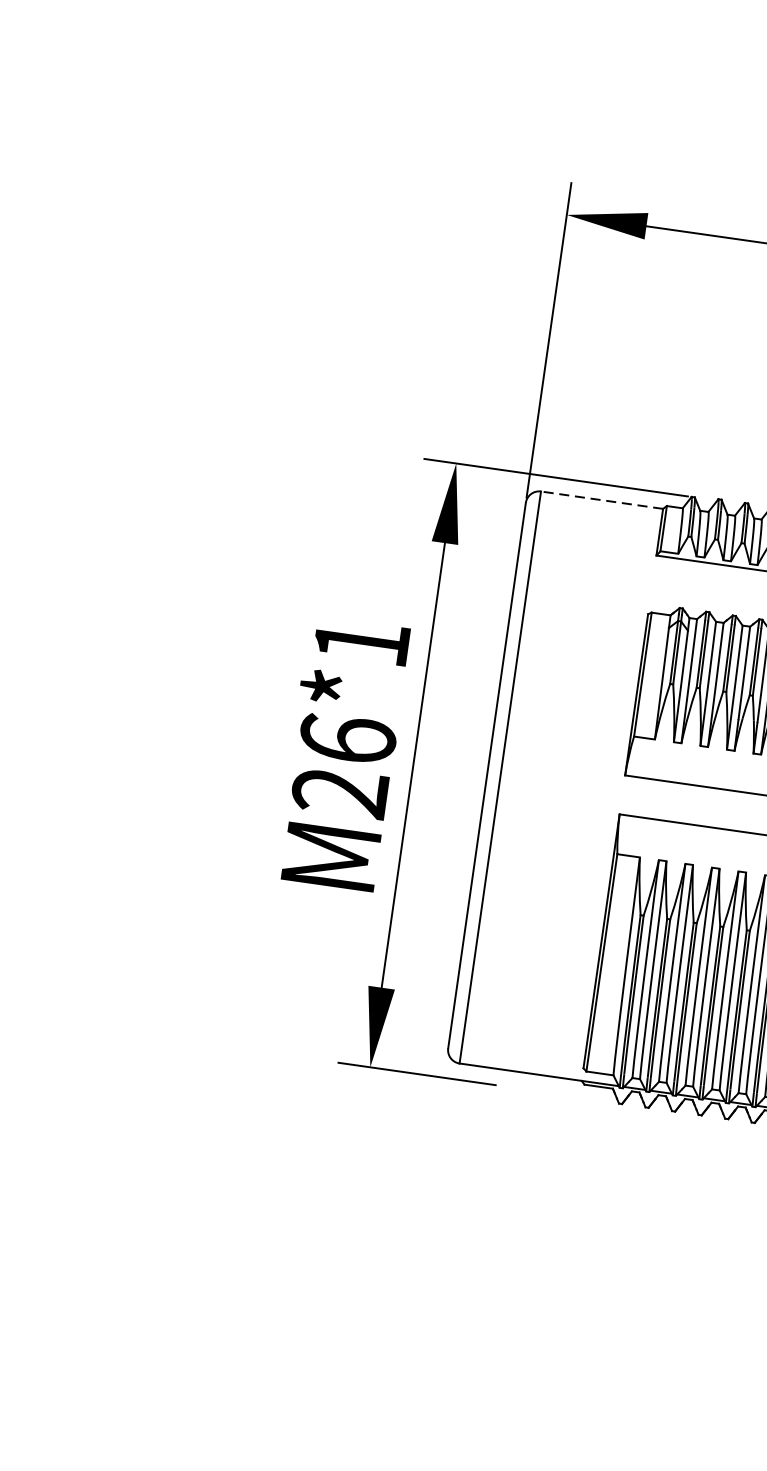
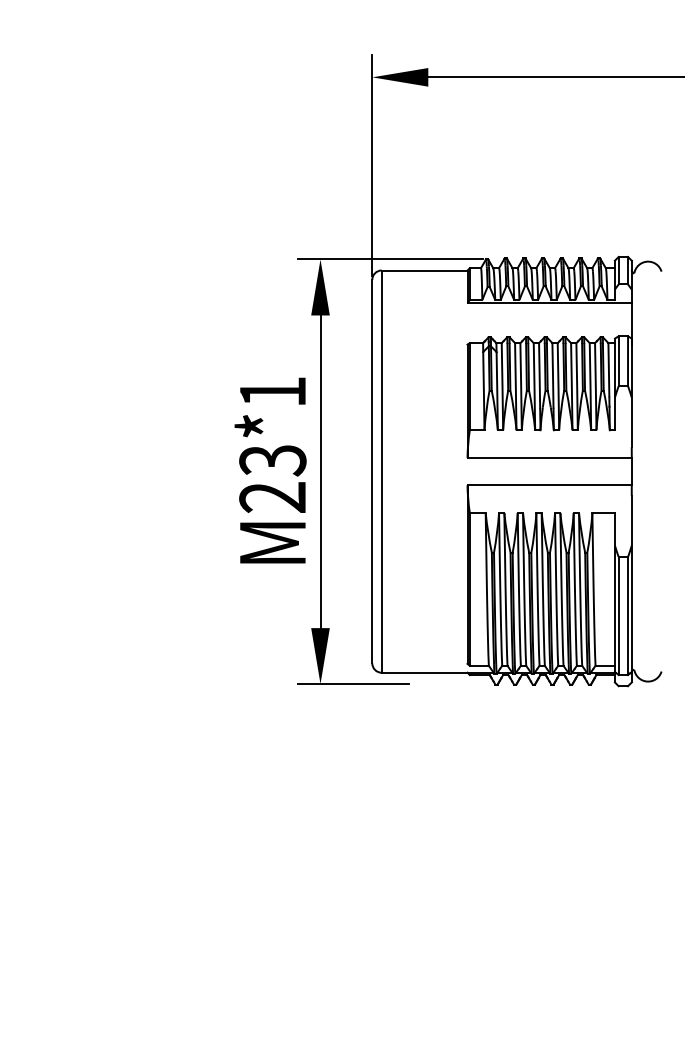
line: (601, 500) -> (424, 270), dashed -> solid
text: (347, 739) -> (272, 460), M26*1 -> M23*1

